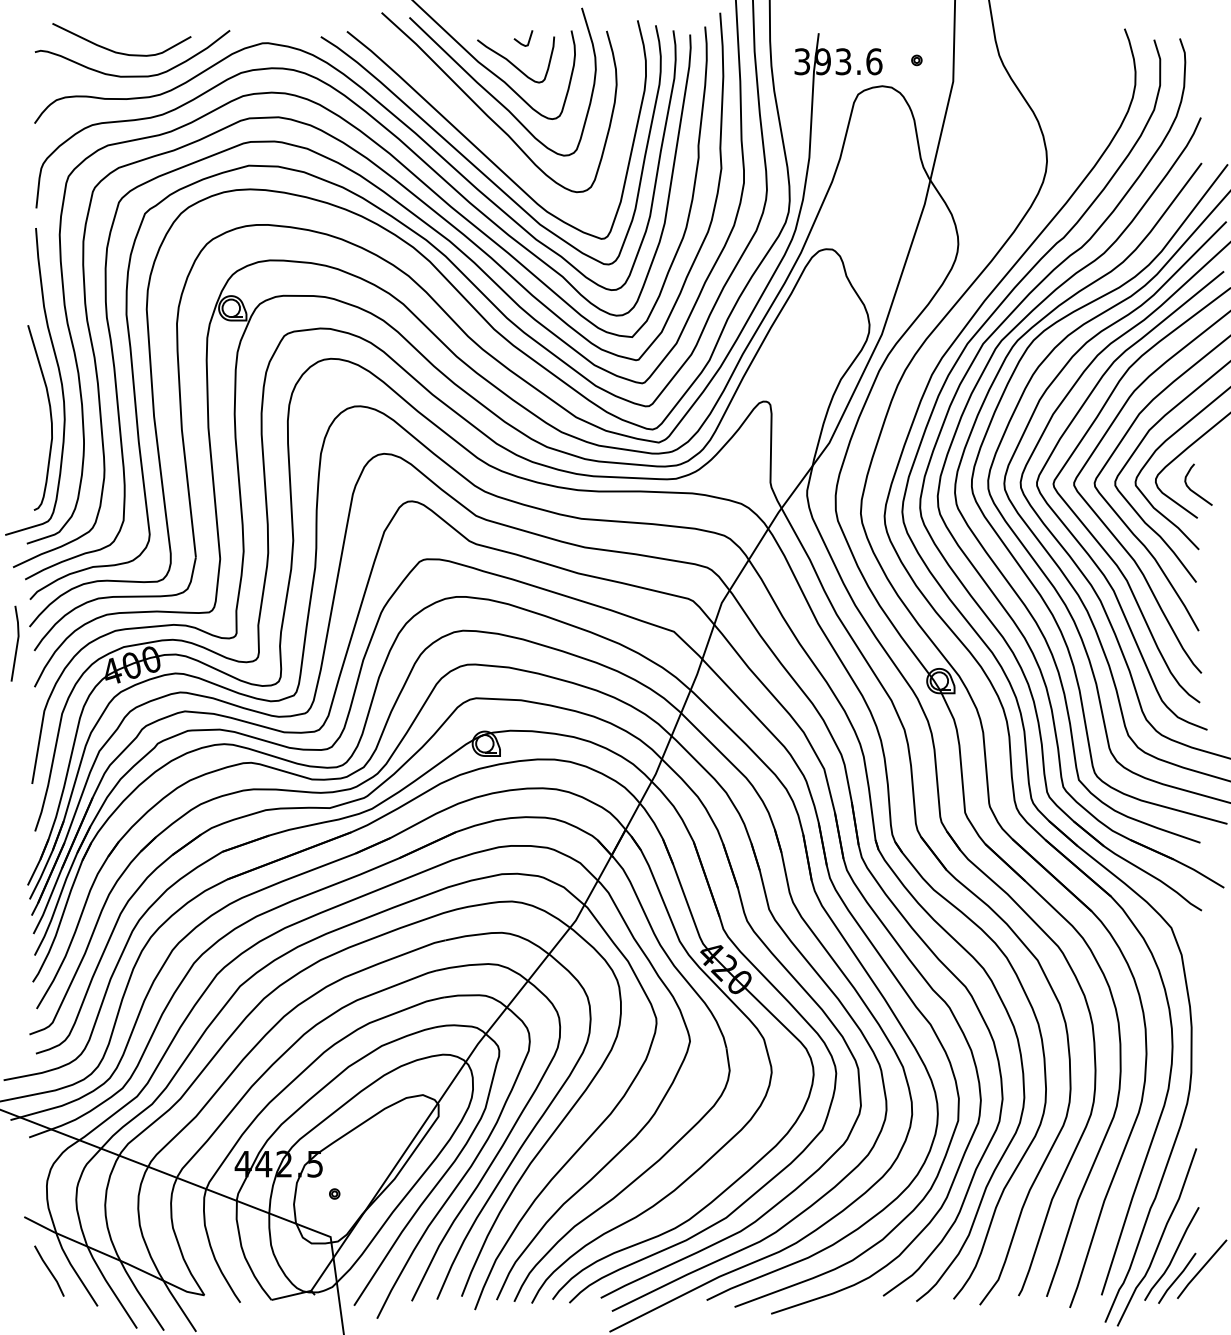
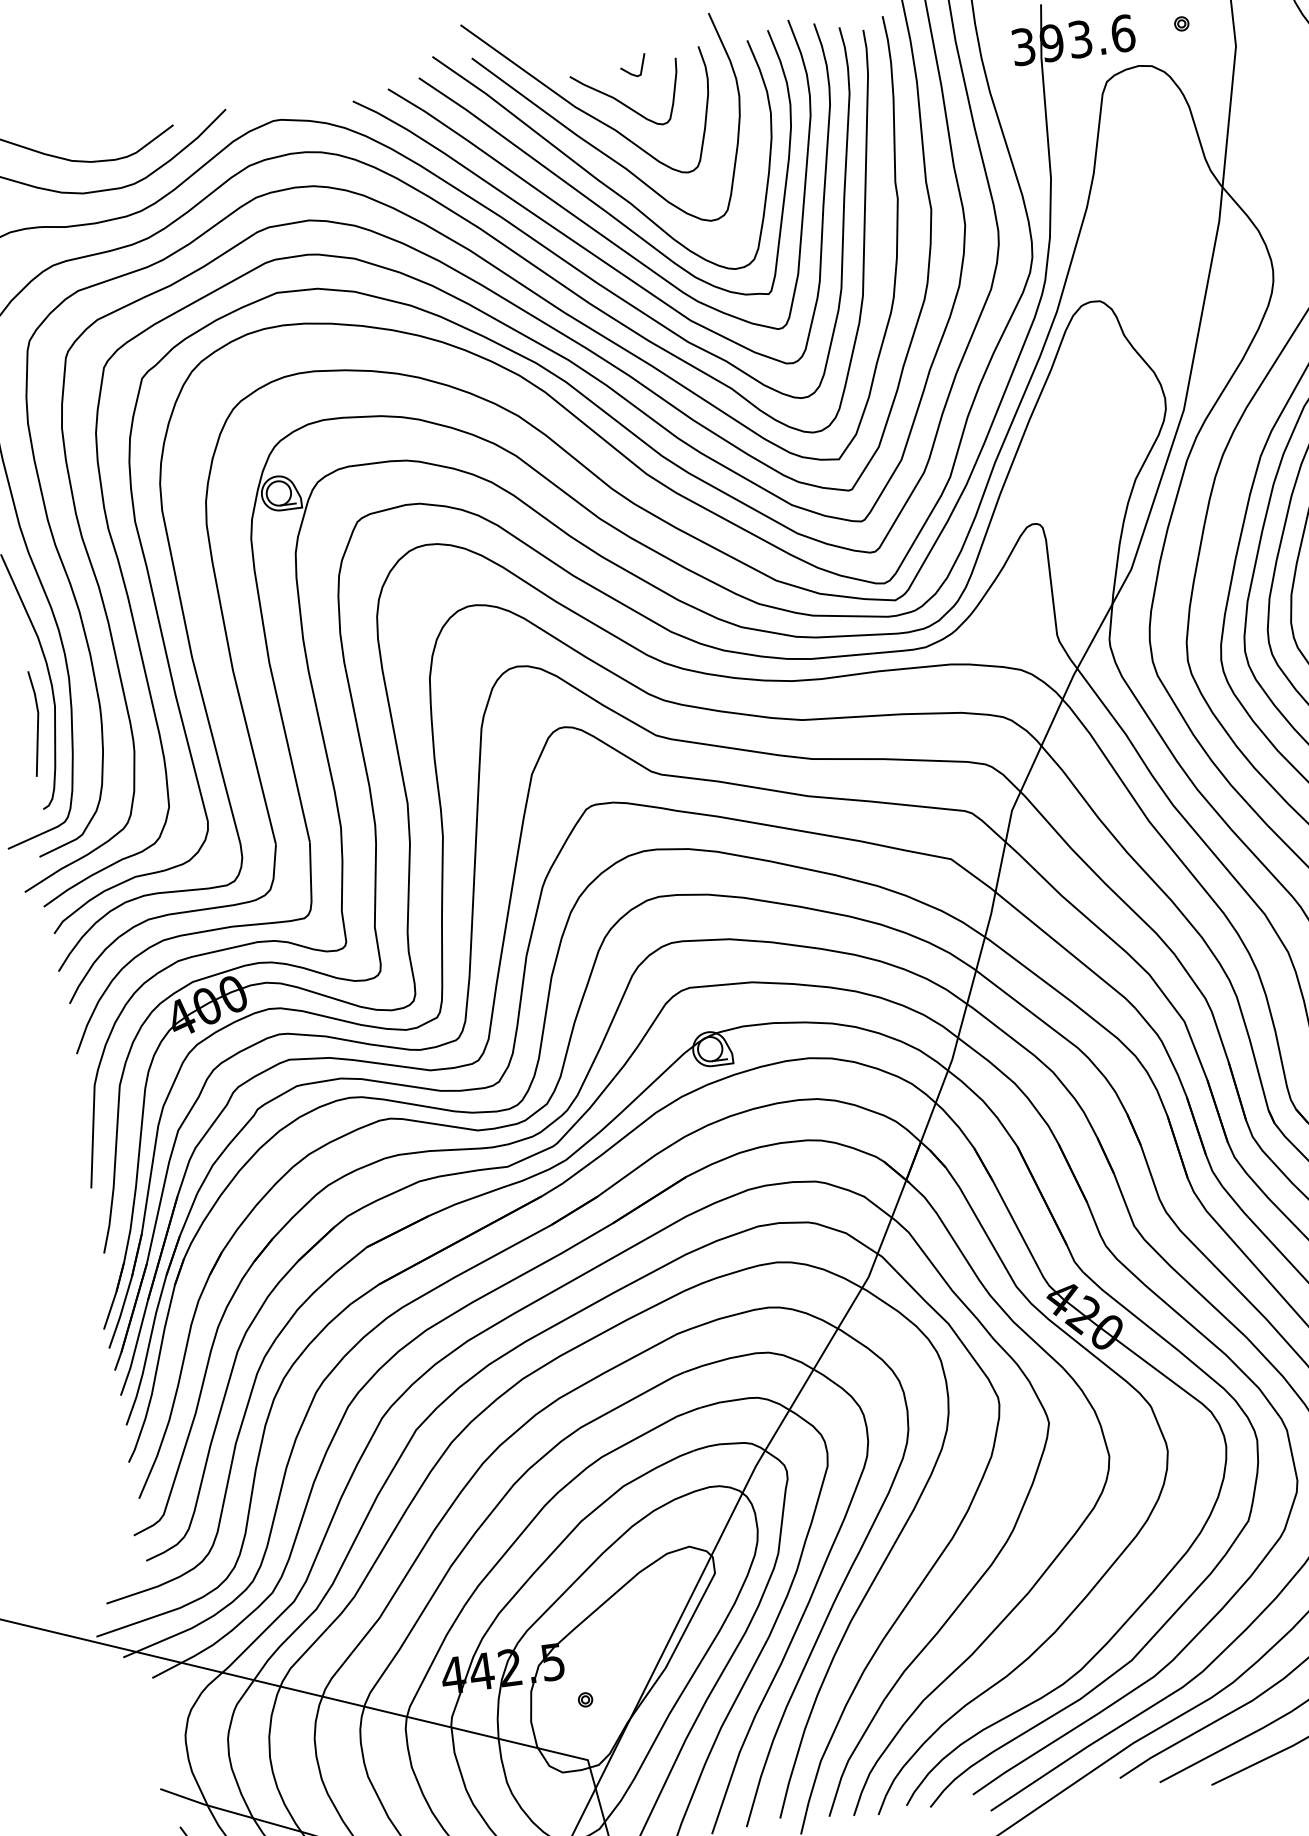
curve: (485, 133) -> (598, 204), added
line: (16, 643) -> (36, 723), moved

